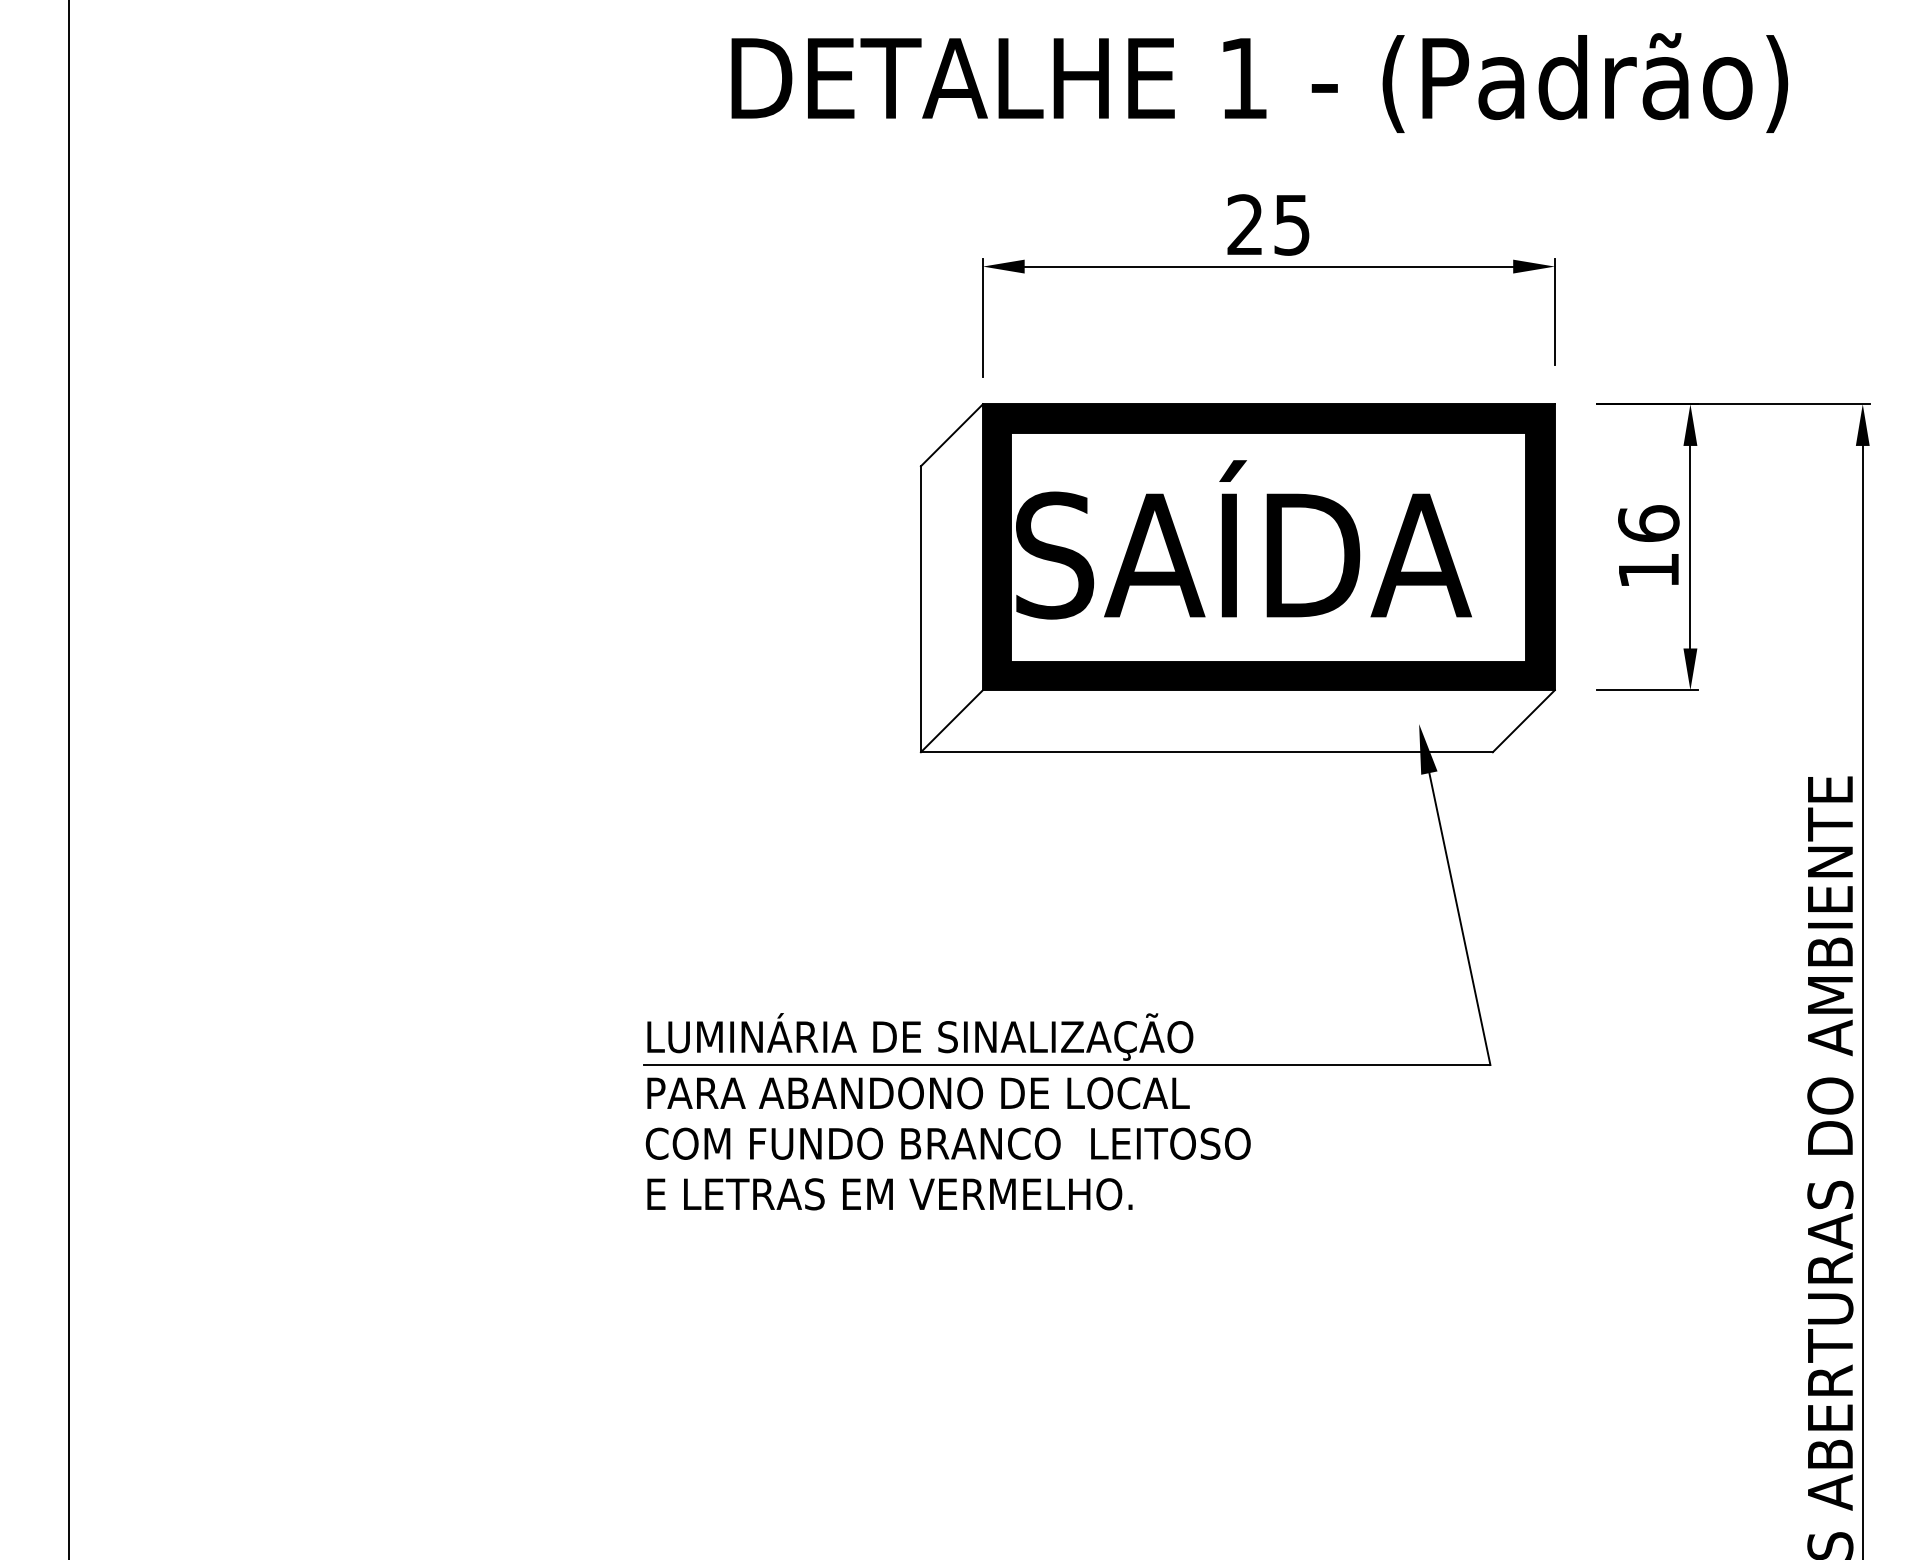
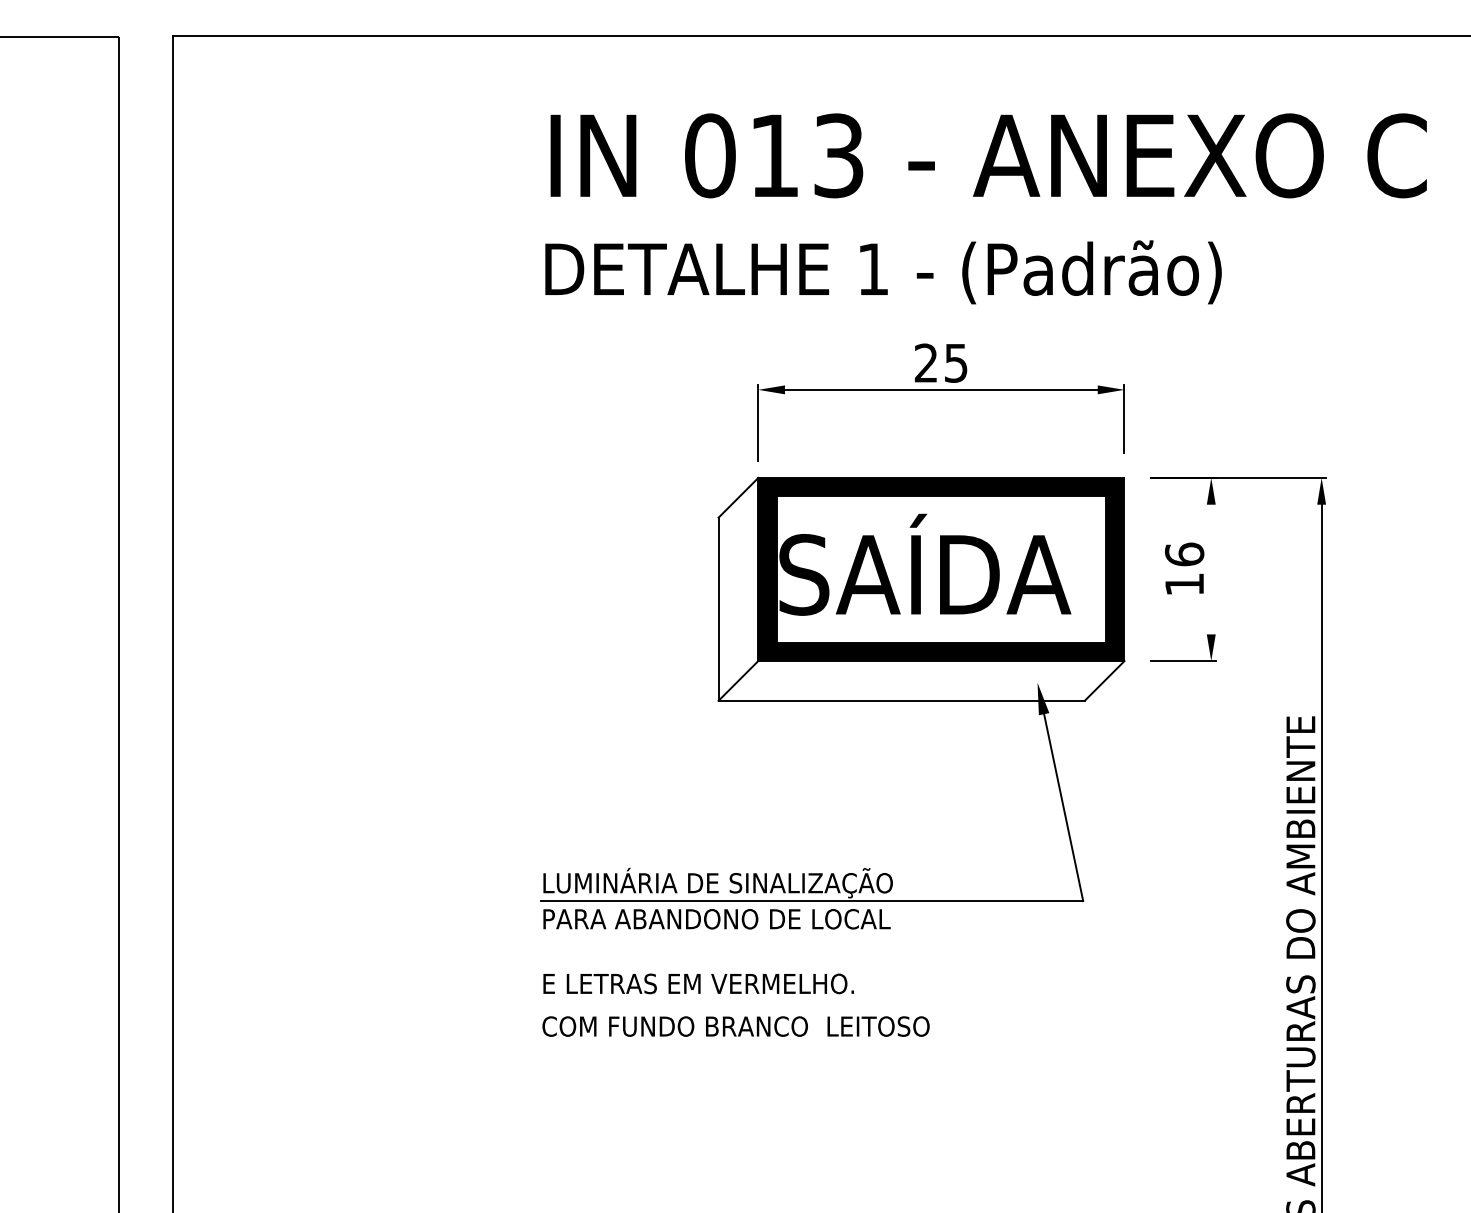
text: (1259, 83) -> (883, 272), moved
line: (1690, 547) -> (1211, 569), removed
text: (947, 1143) -> (735, 1026), moved

